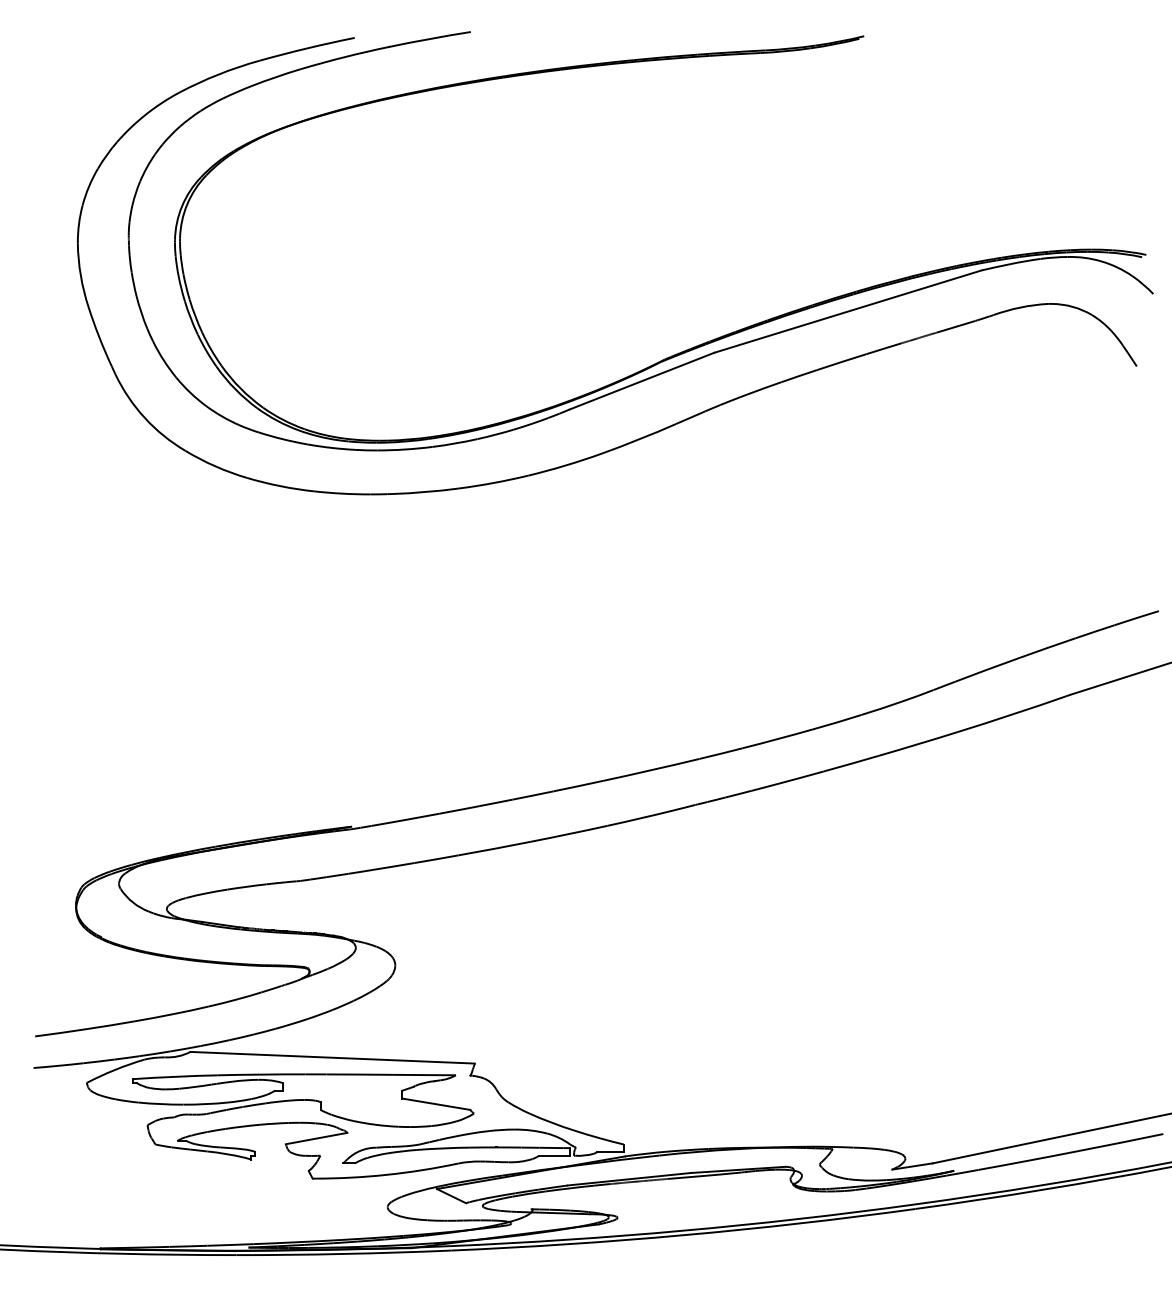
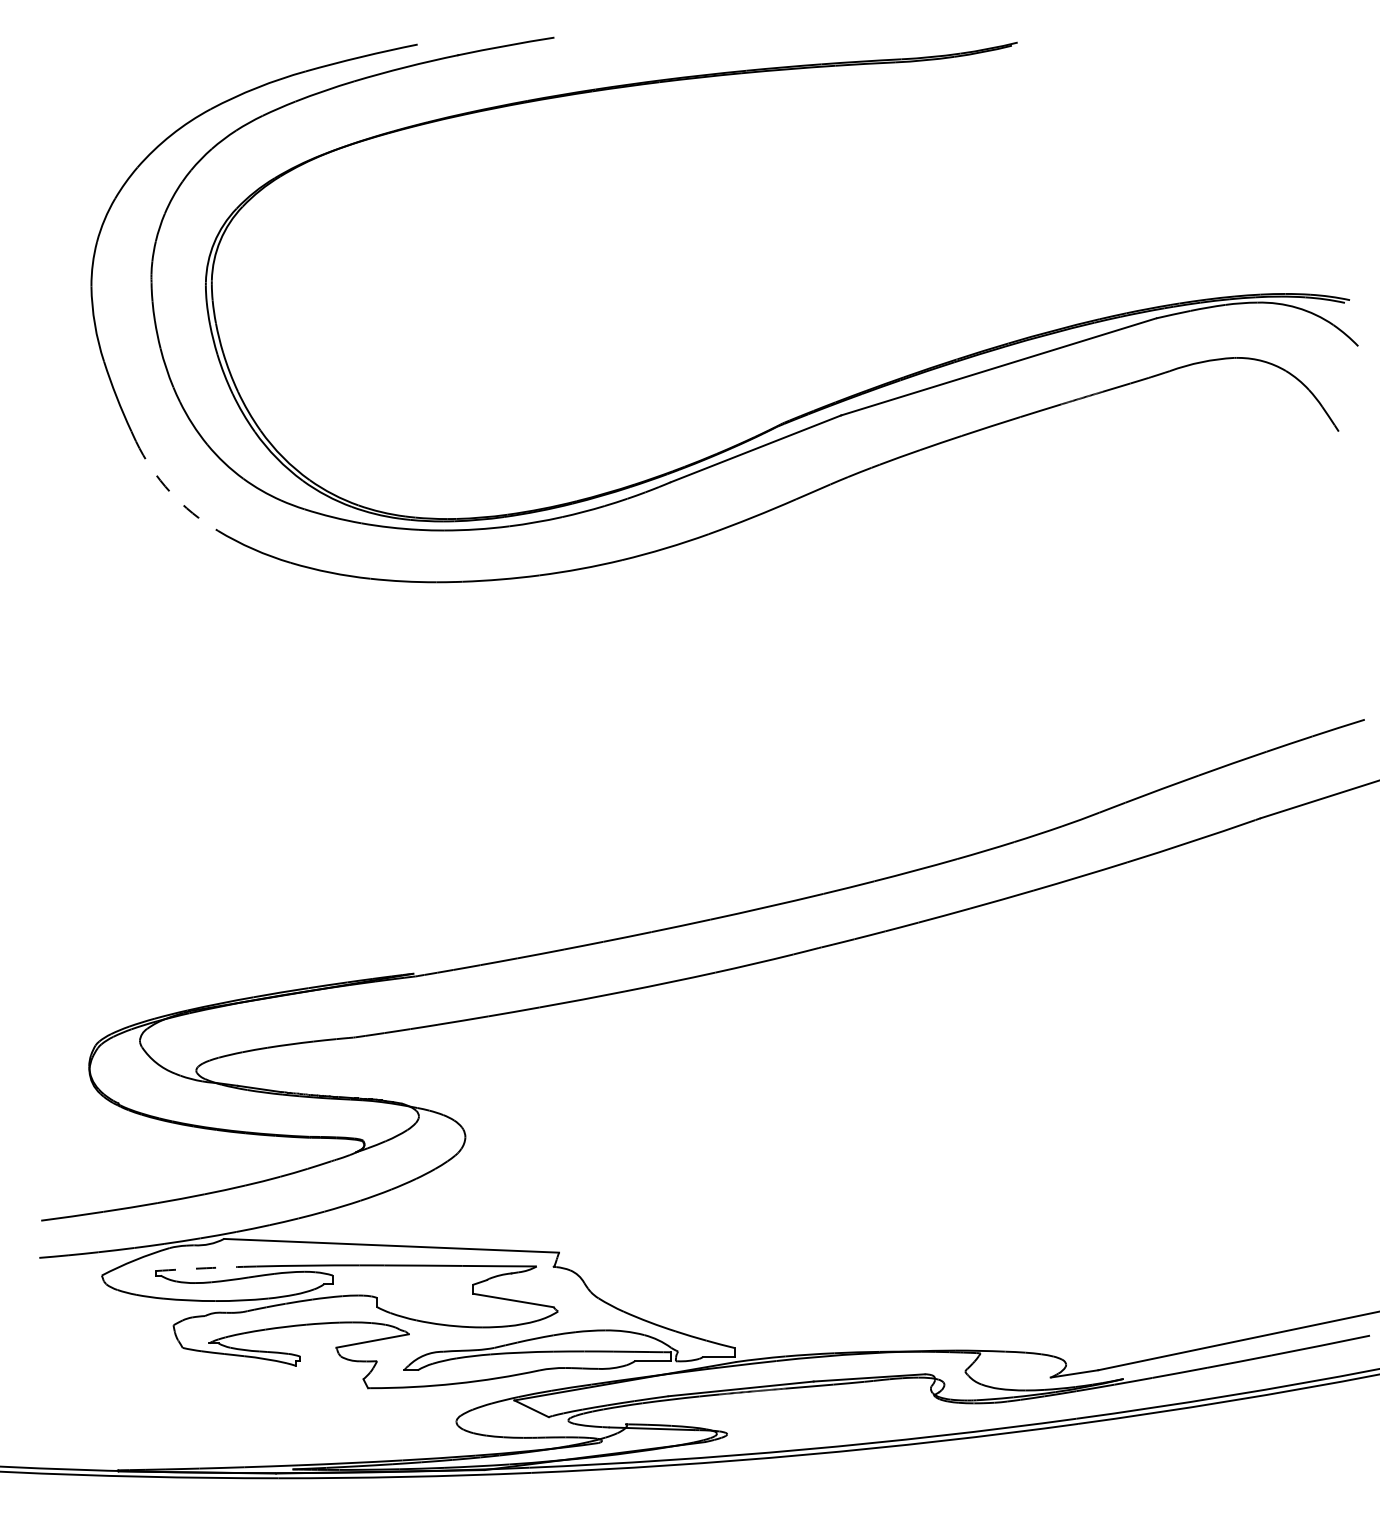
arc: (144, 418) -> (170, 492), solid -> dashed
arc: (175, 1077) -> (206, 1268), solid -> dashed

